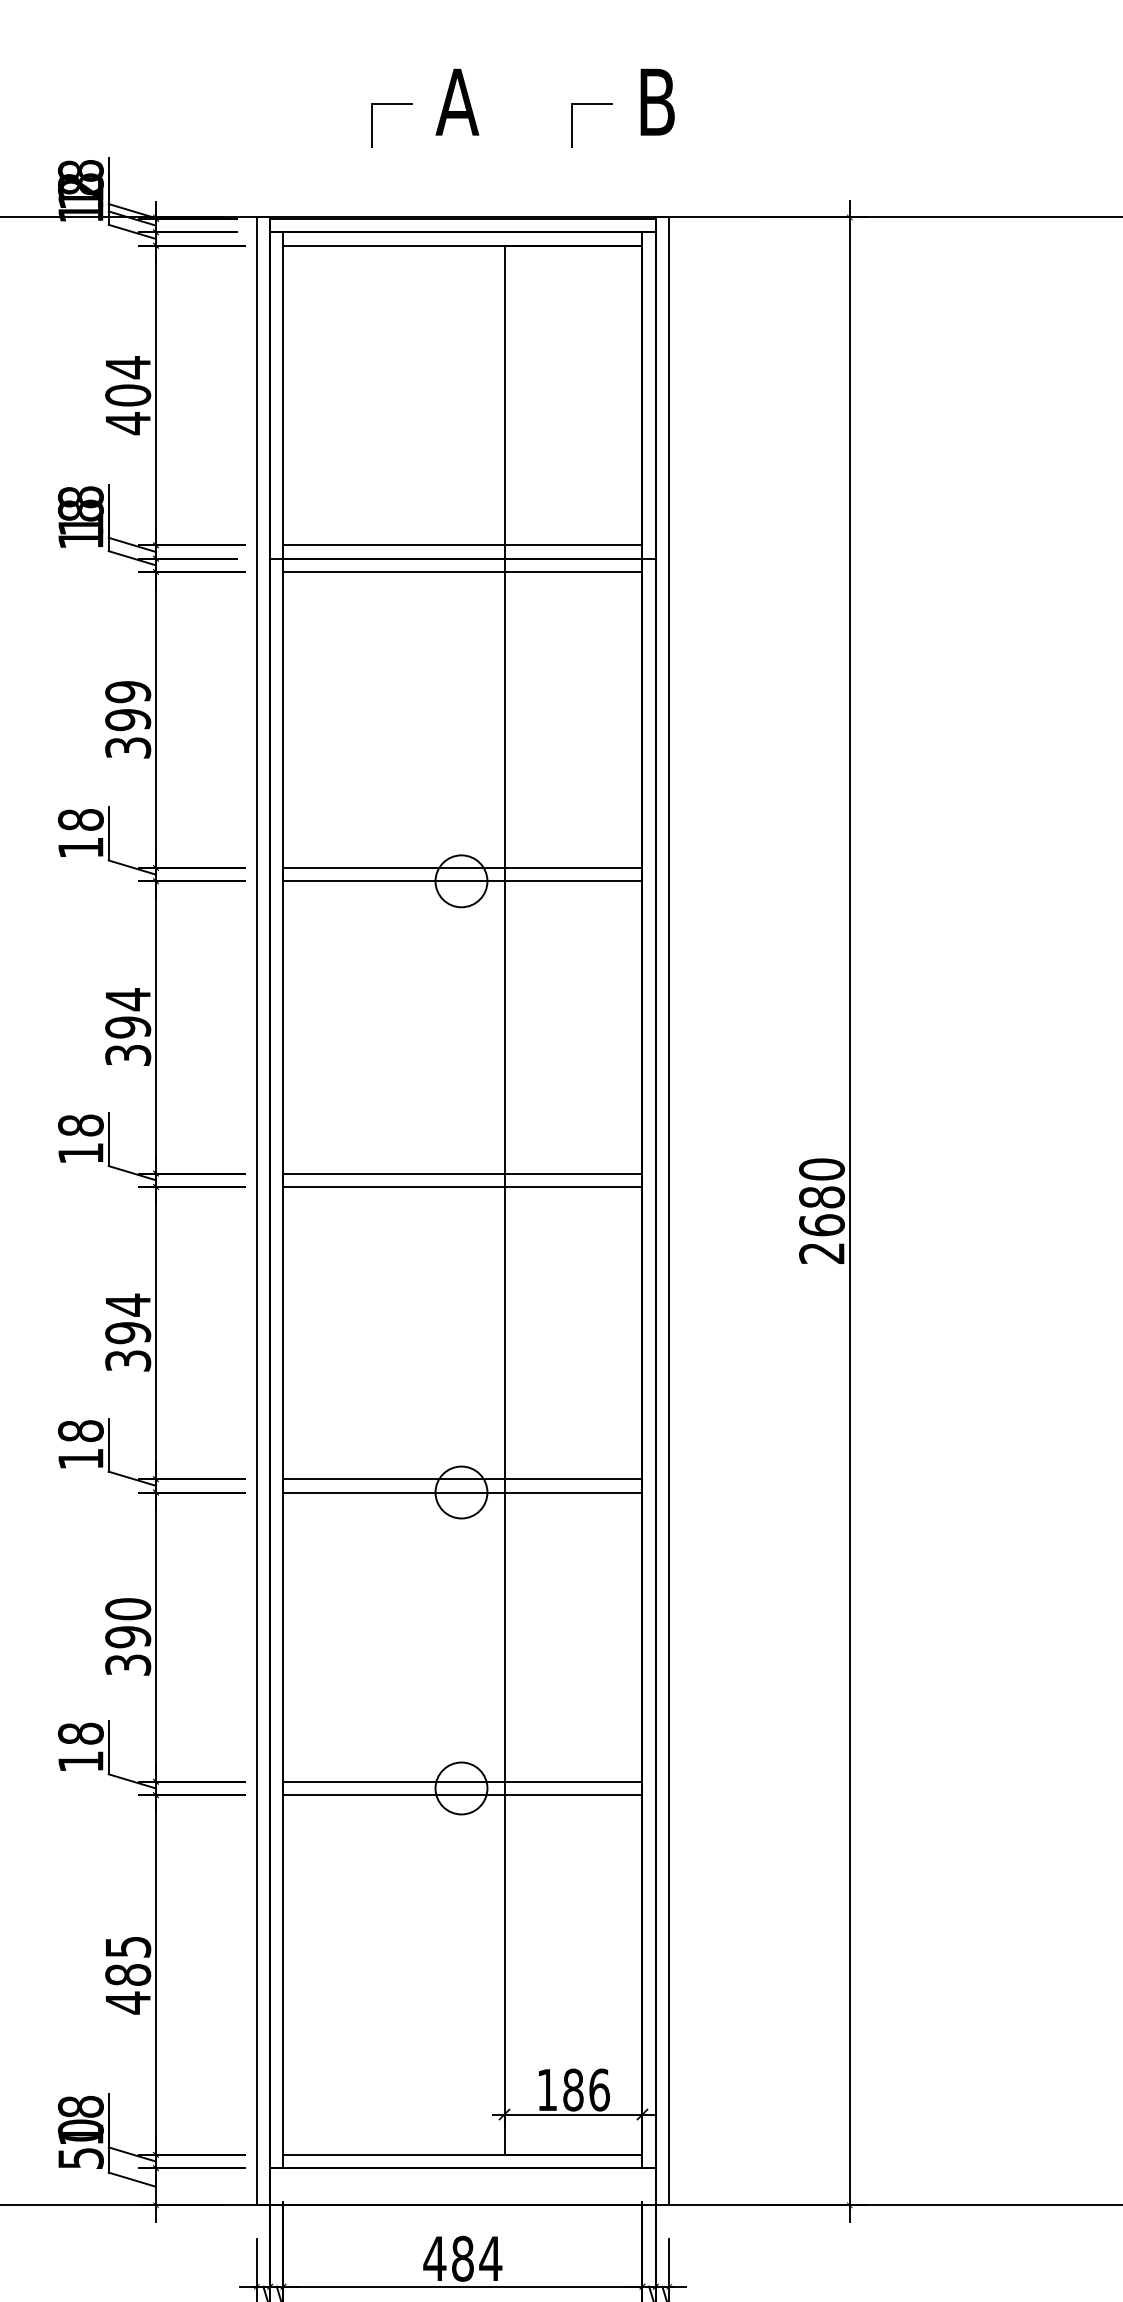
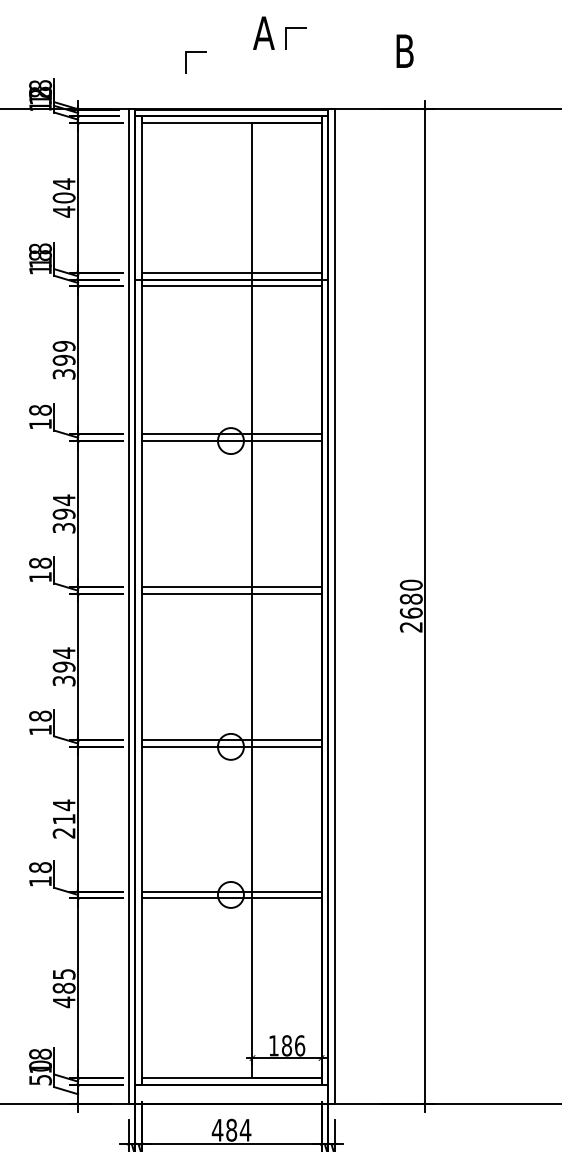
text: (456, 100) -> (263, 32), moved
text: (656, 100) -> (404, 50), moved
line: (572, 124) -> (286, 38), moved
text: (126, 1635) -> (63, 818), 390 -> 214

